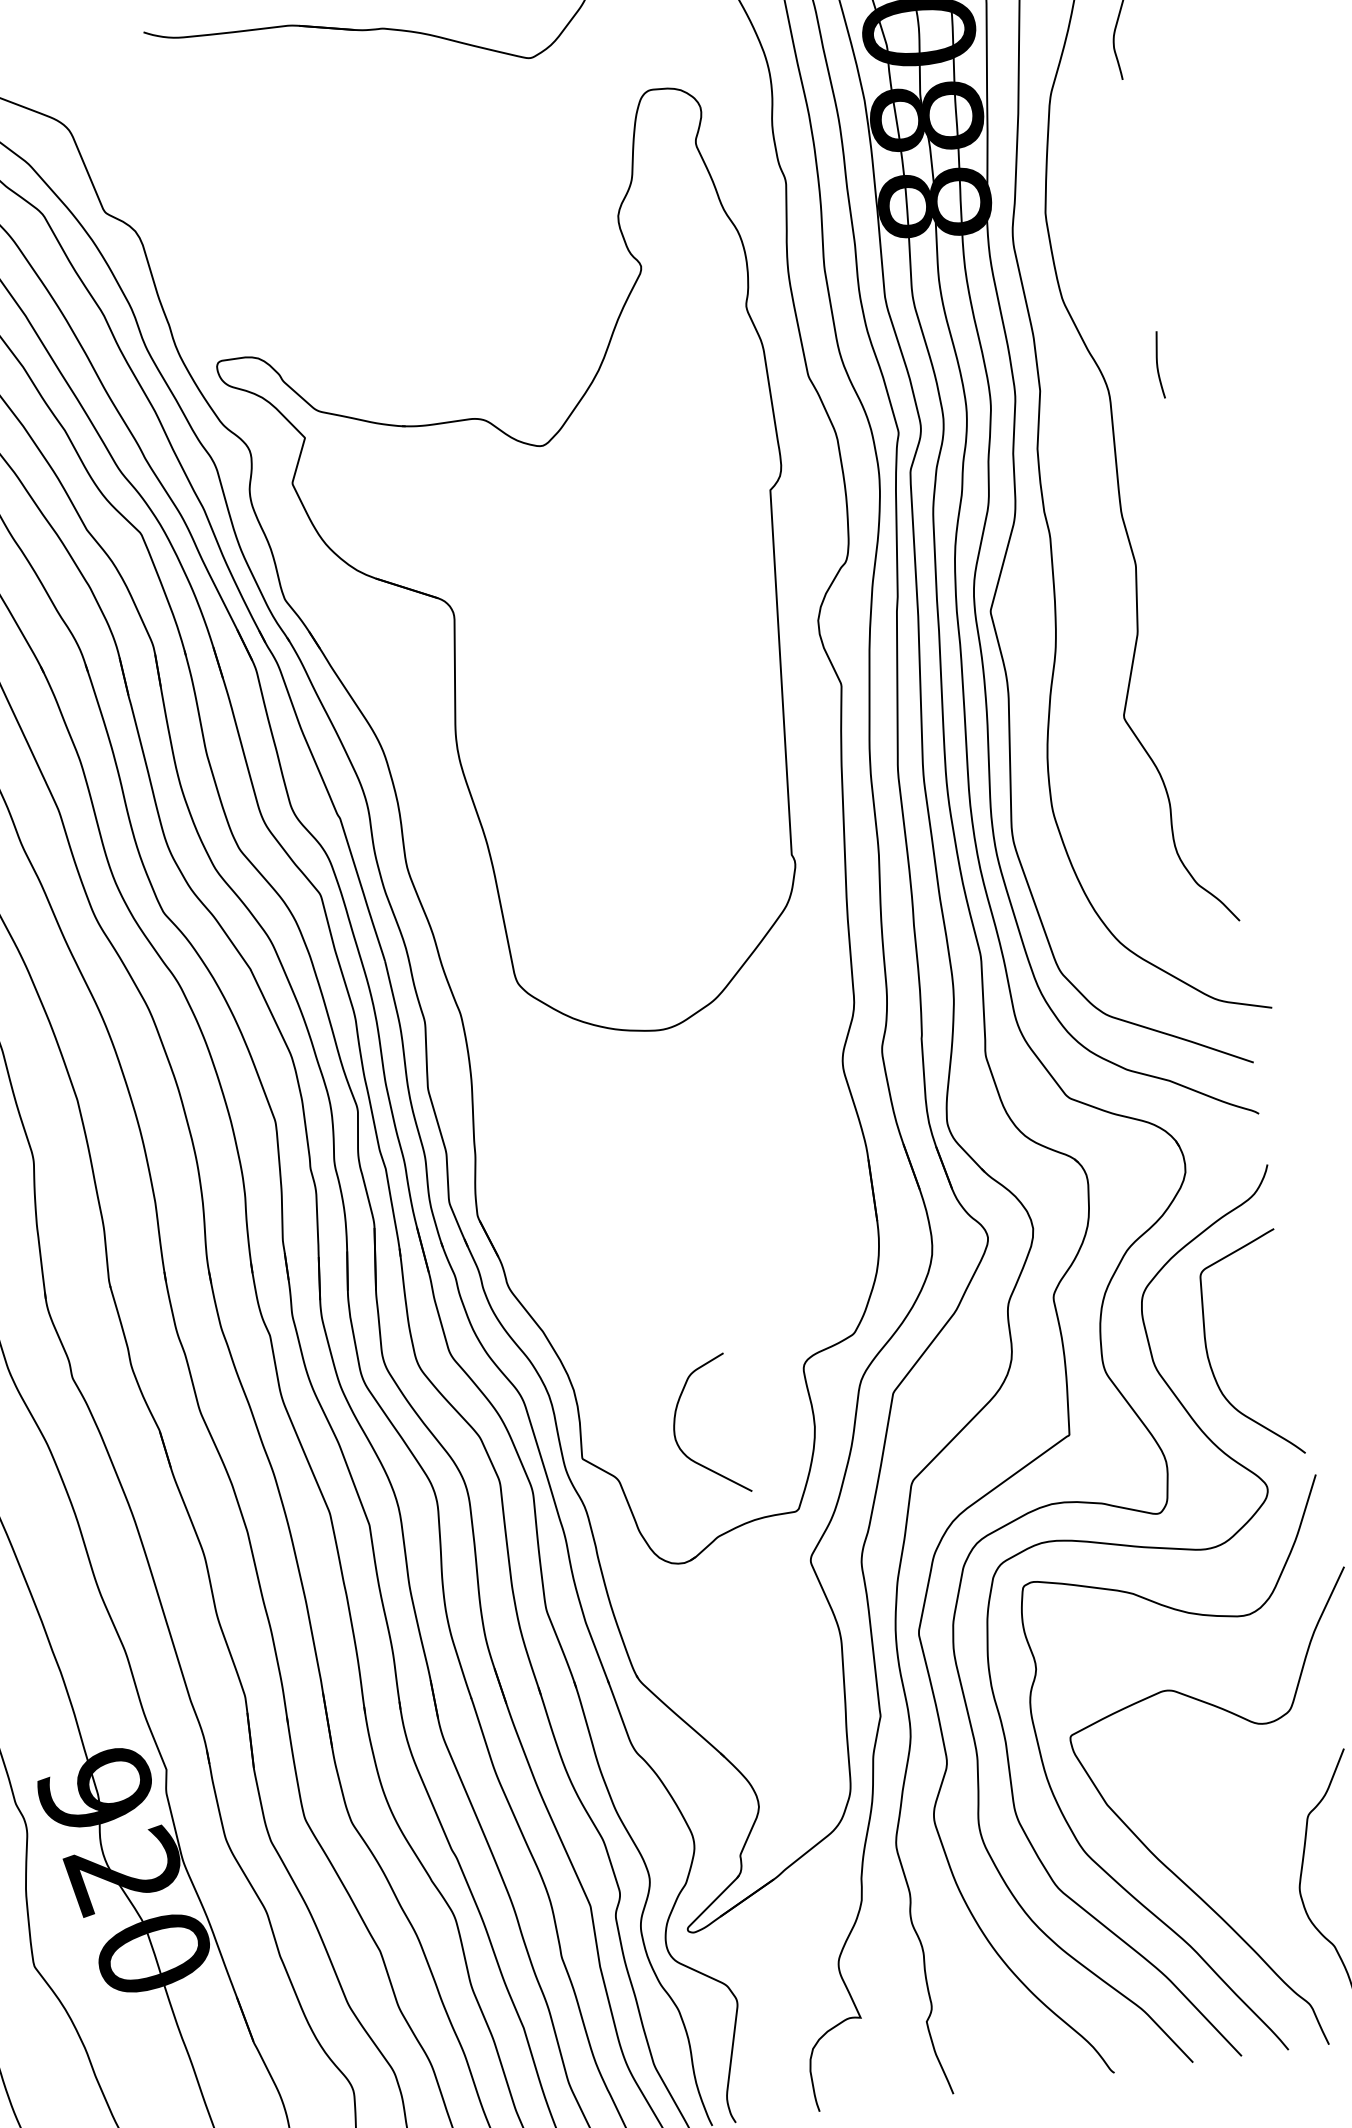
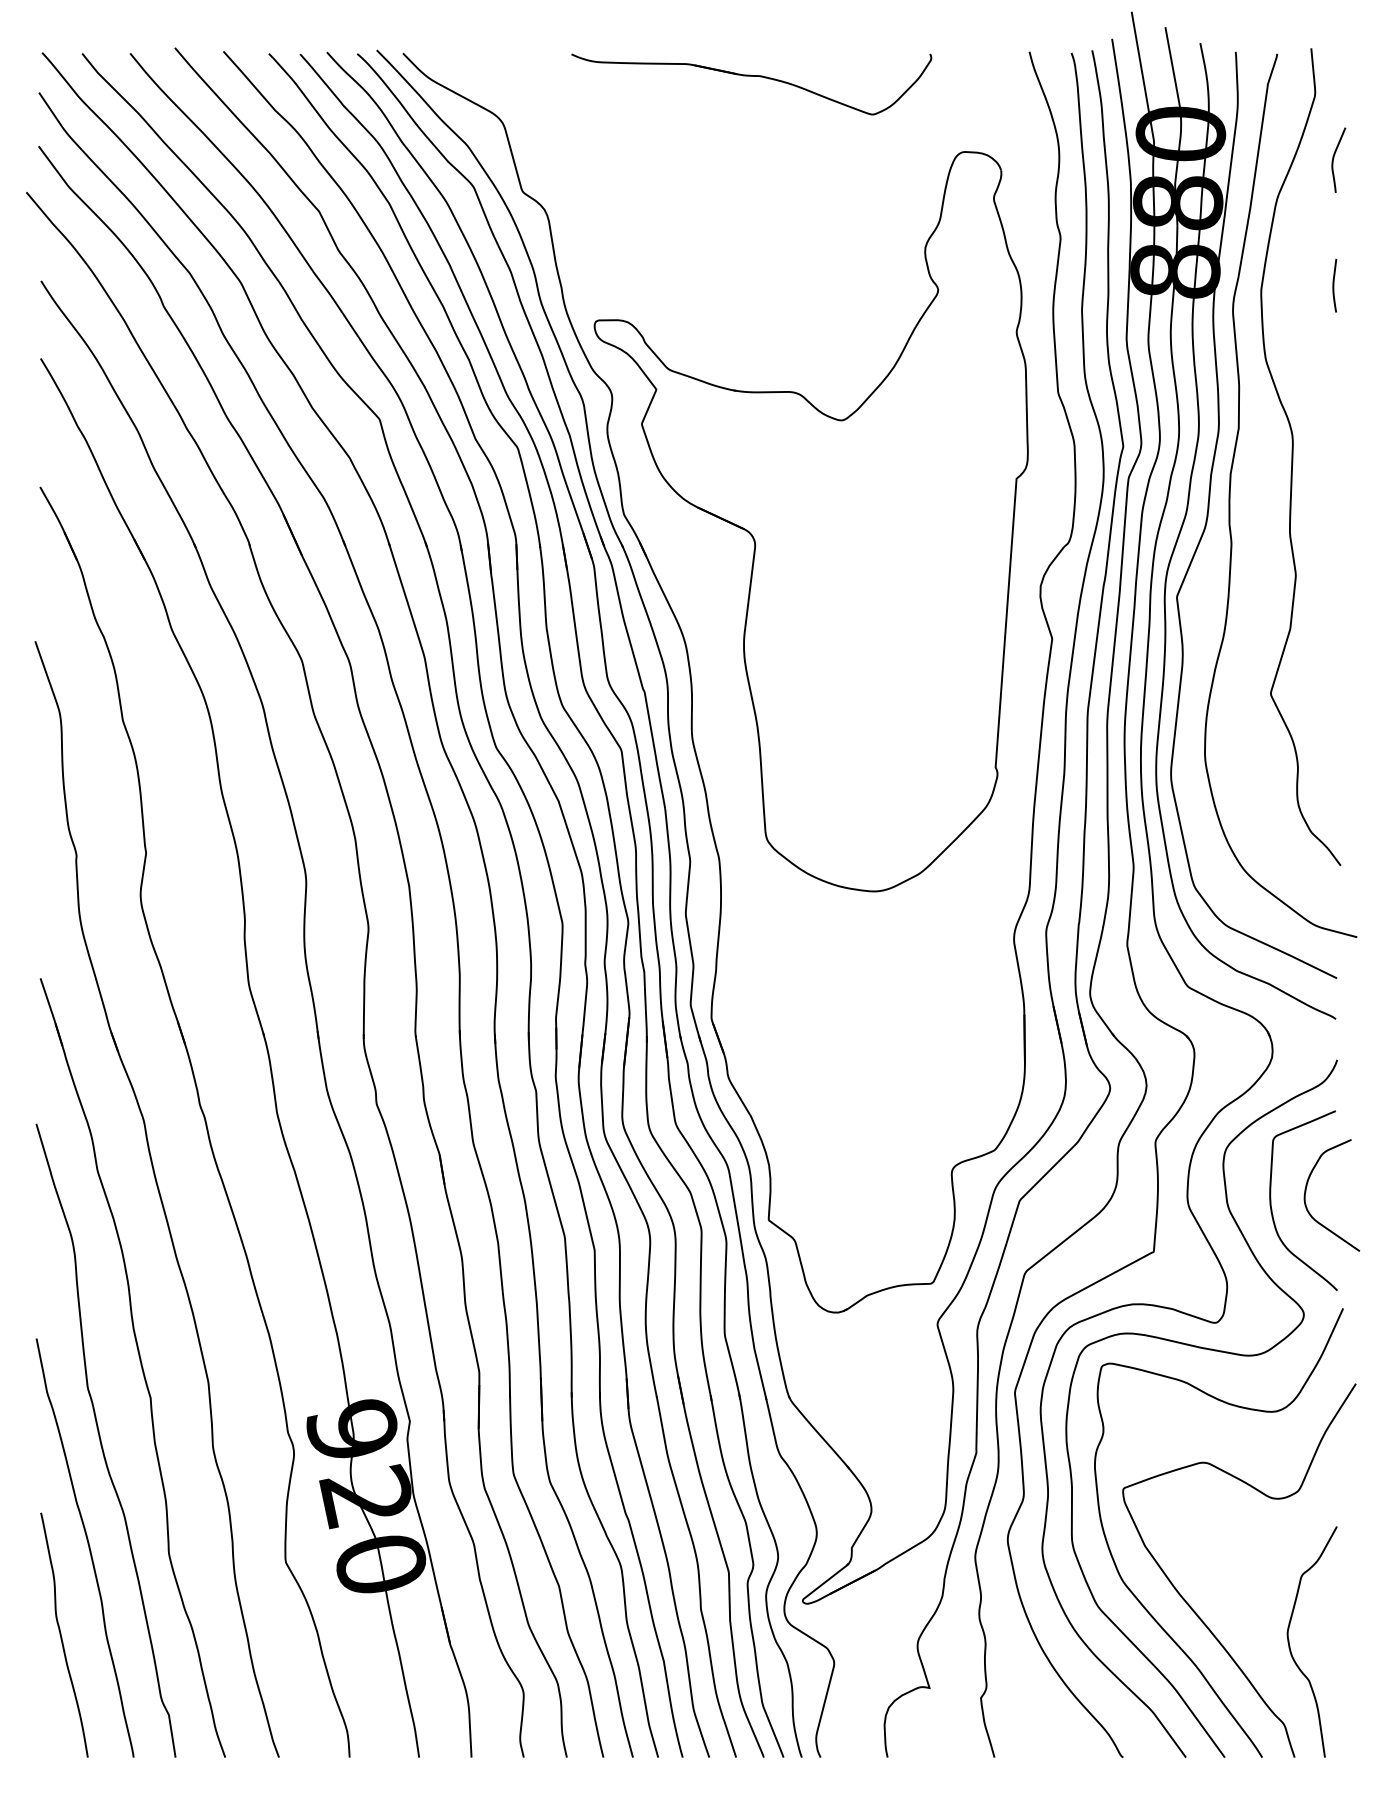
curve: (1158, 364) -> (1334, 285), moved
curve: (675, 1426) -> (1306, 1192), moved

